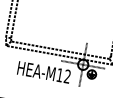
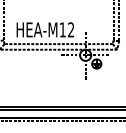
text: (43, 71) -> (44, 29), moved

